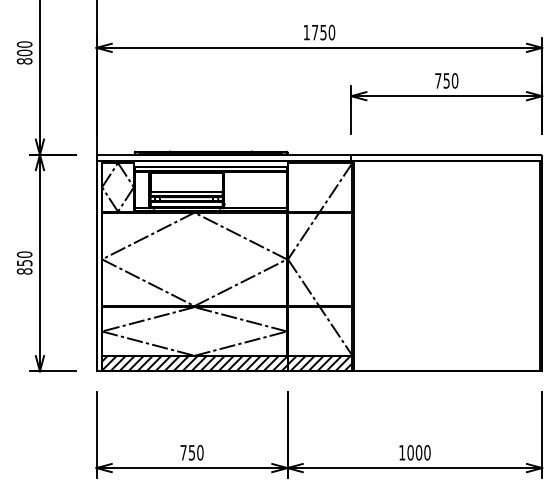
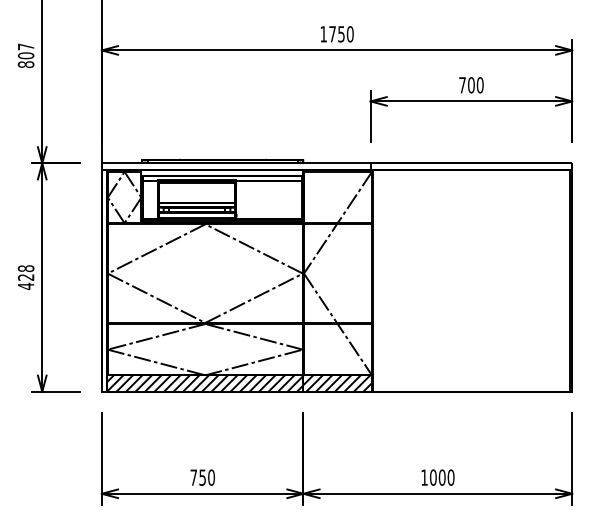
text: (24, 44) -> (25, 46), 800 -> 807
text: (446, 80) -> (471, 84), 750 -> 700
text: (24, 262) -> (25, 276), 850 -> 428

